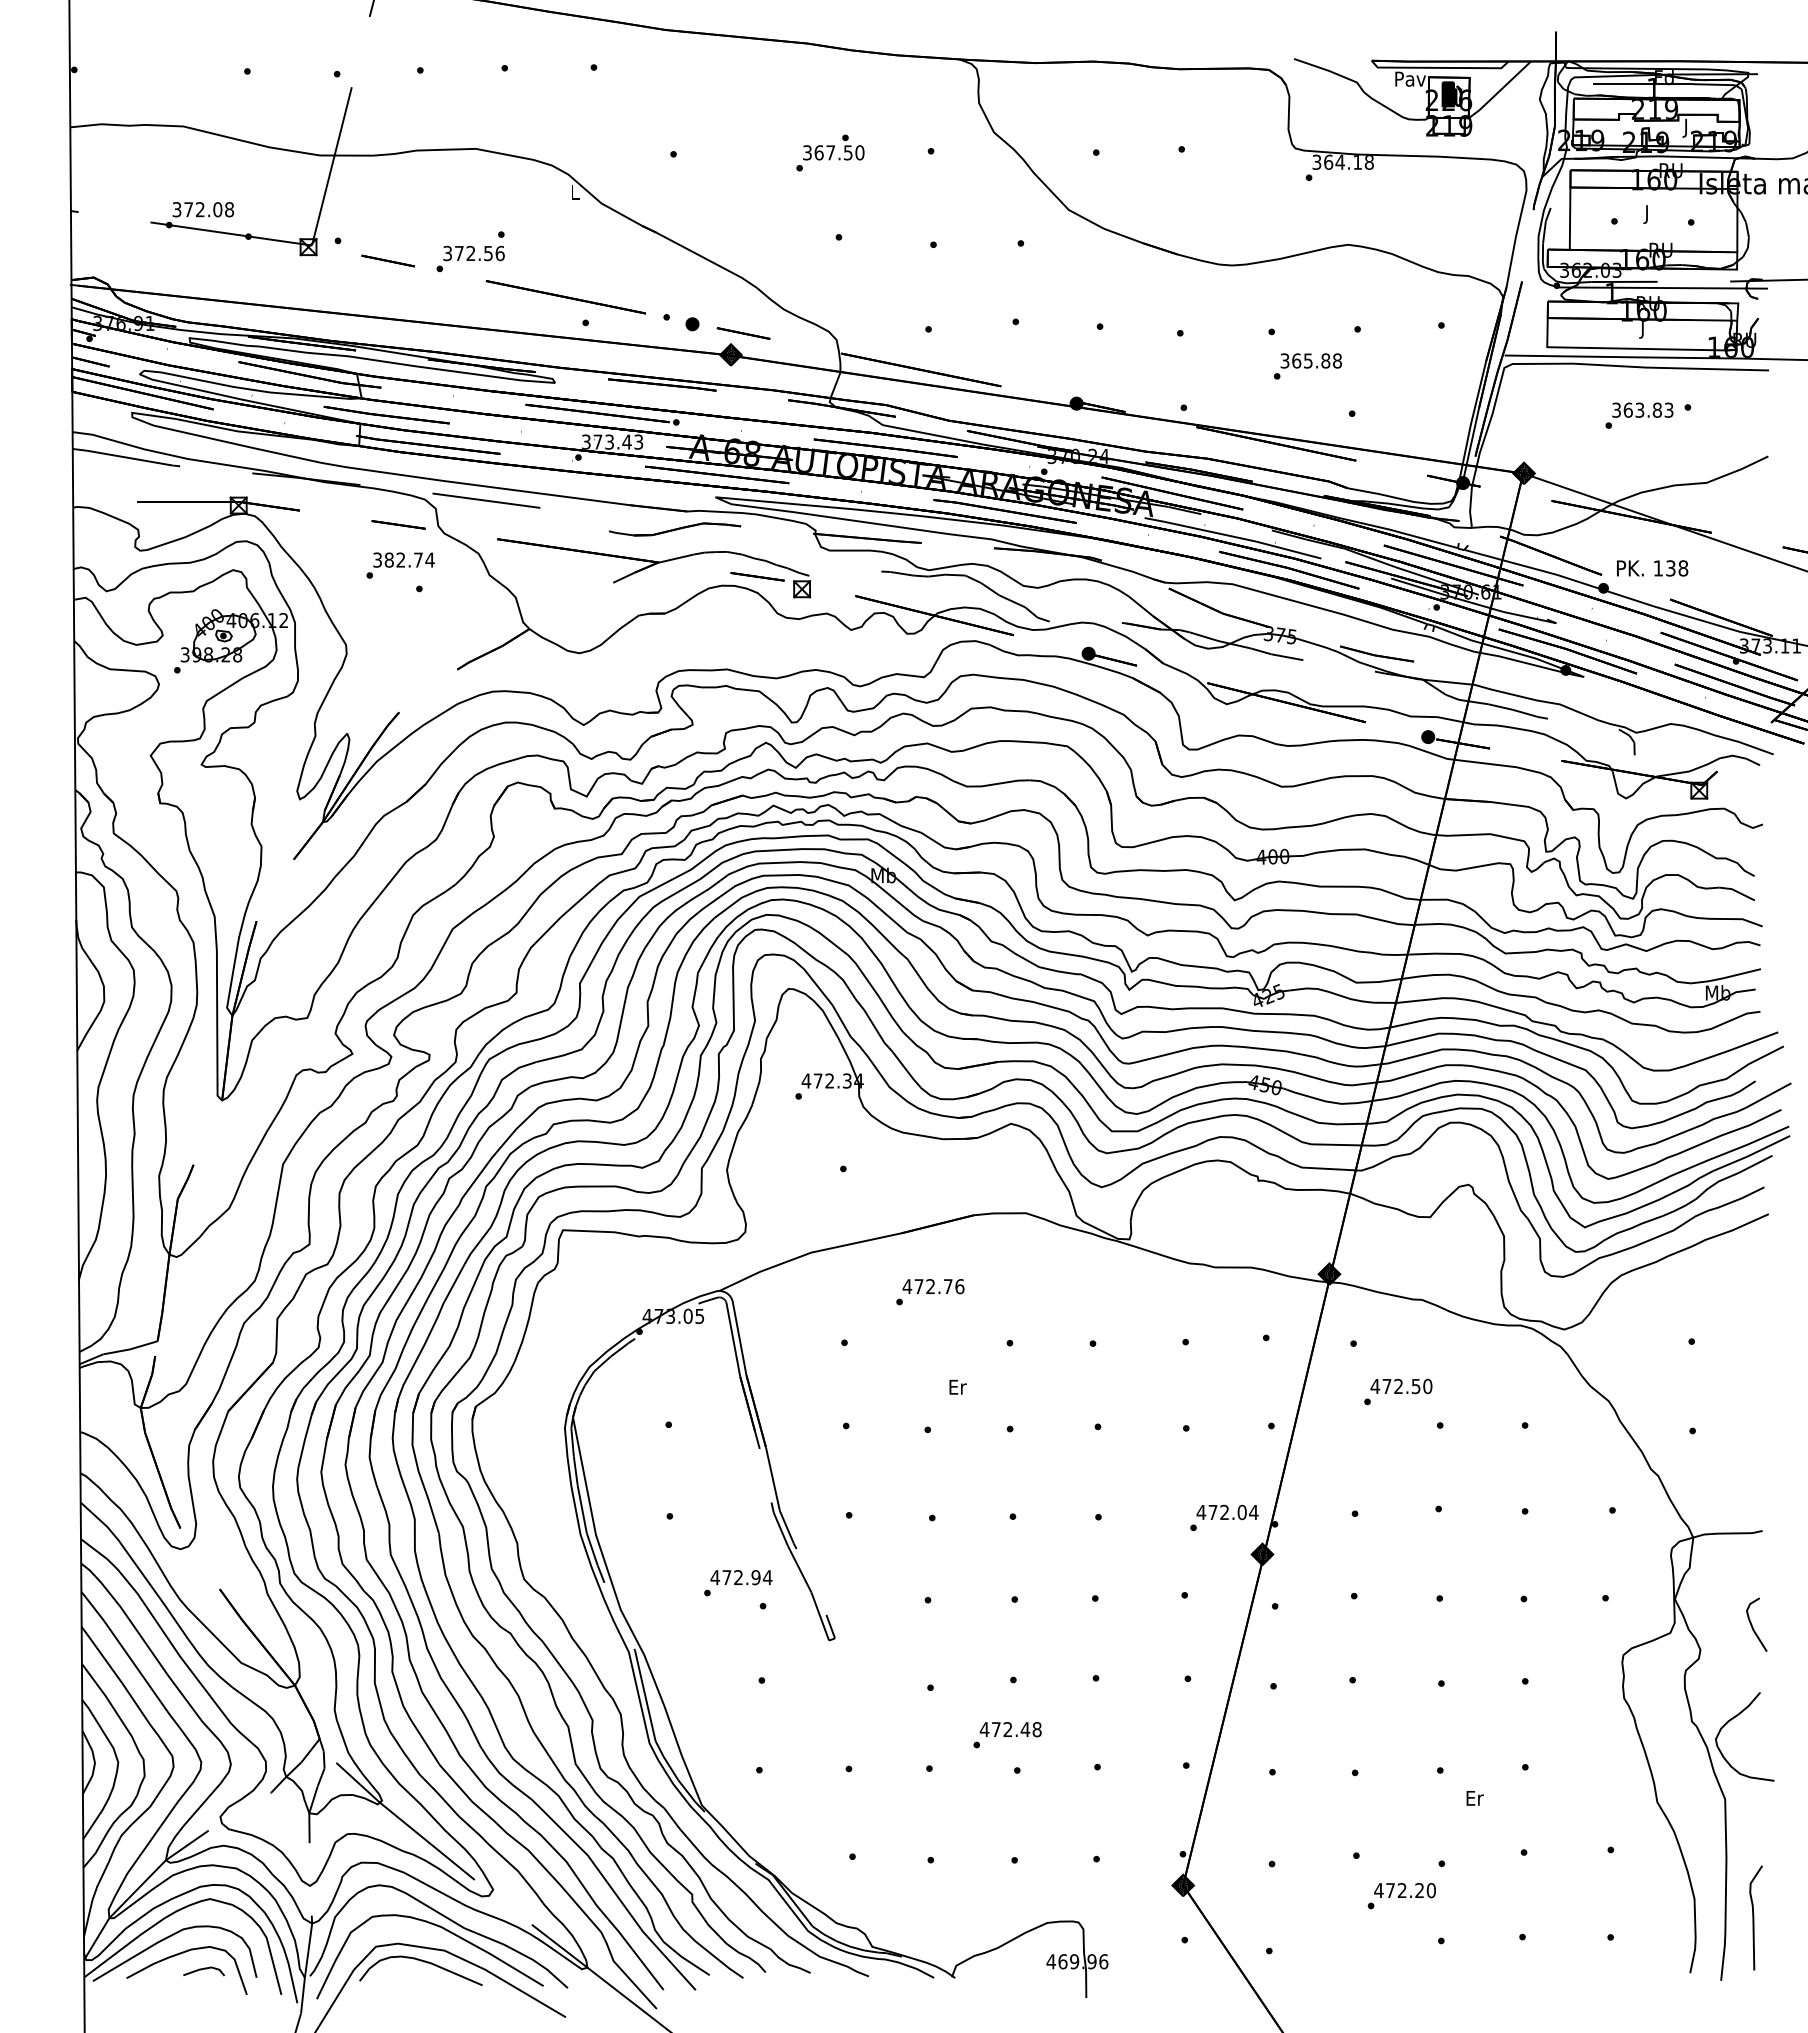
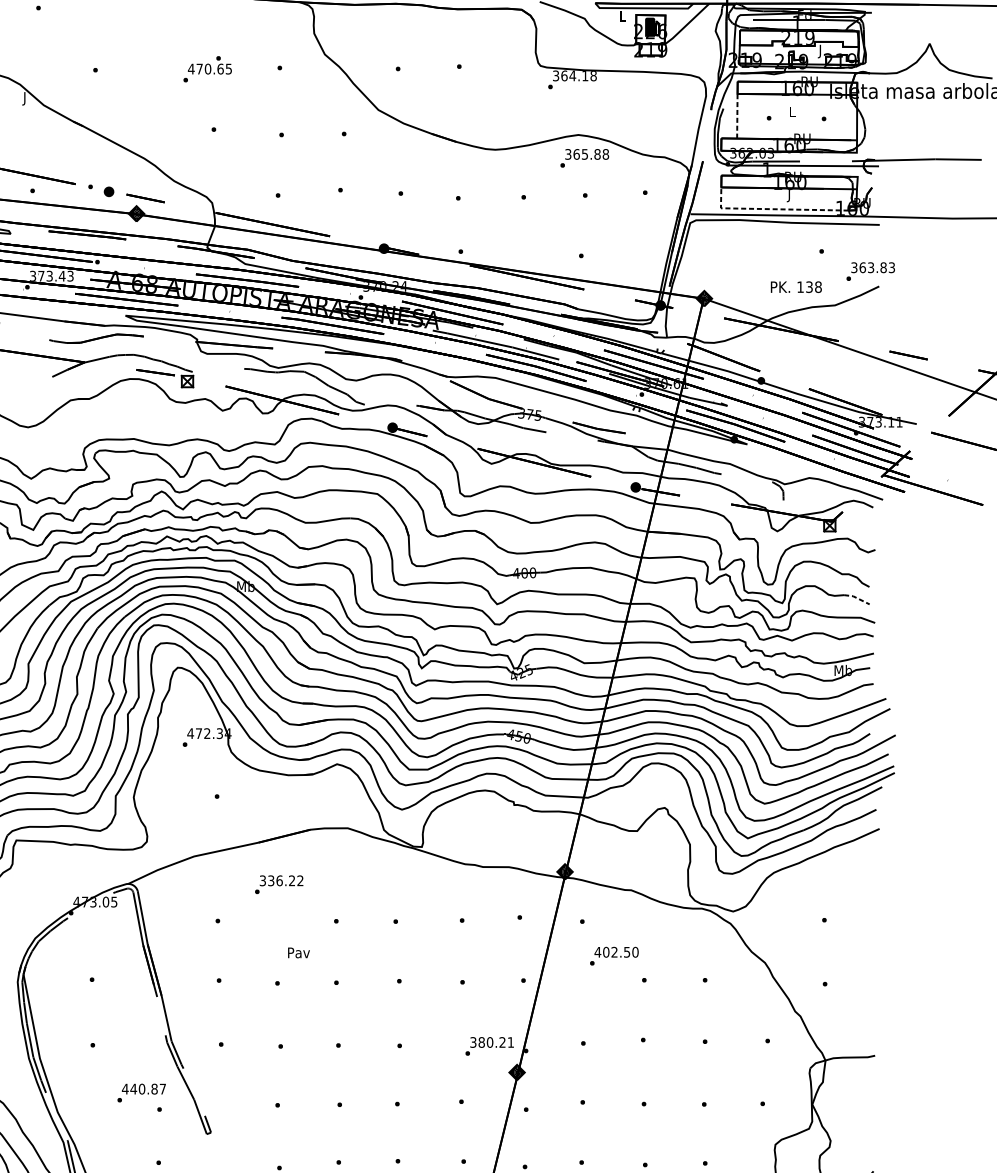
text: (1410, 78) -> (623, 15), Pav -> L
text: (833, 152) -> (210, 68), 367.50 -> 470.65
text: (575, 194) -> (25, 98), L -> J
text: (1647, 214) -> (792, 113), J -> L
line: (1570, 218) -> (737, 116), solid -> dashed
line: (1620, 348) -> (773, 209), solid -> dashed
text: (1307, 366) -> (584, 158), moved
text: (1639, 415) -> (870, 271), moved
text: (1652, 568) -> (796, 287), moved
line: (1737, 891) -> (857, 597), solid -> dashed
text: (933, 1286) -> (281, 880), 472.76 -> 336.22
text: (957, 1386) -> (298, 952), Er -> Pav
text: (1386, 1386) -> (605, 952), 472.50 -> 402.50
text: (1227, 1512) -> (492, 1042), 472.04 -> 380.21
text: (747, 1577) -> (148, 1089), 472.94 -> 440.87
curve: (1752, 1624) -> (867, 1122), removed

